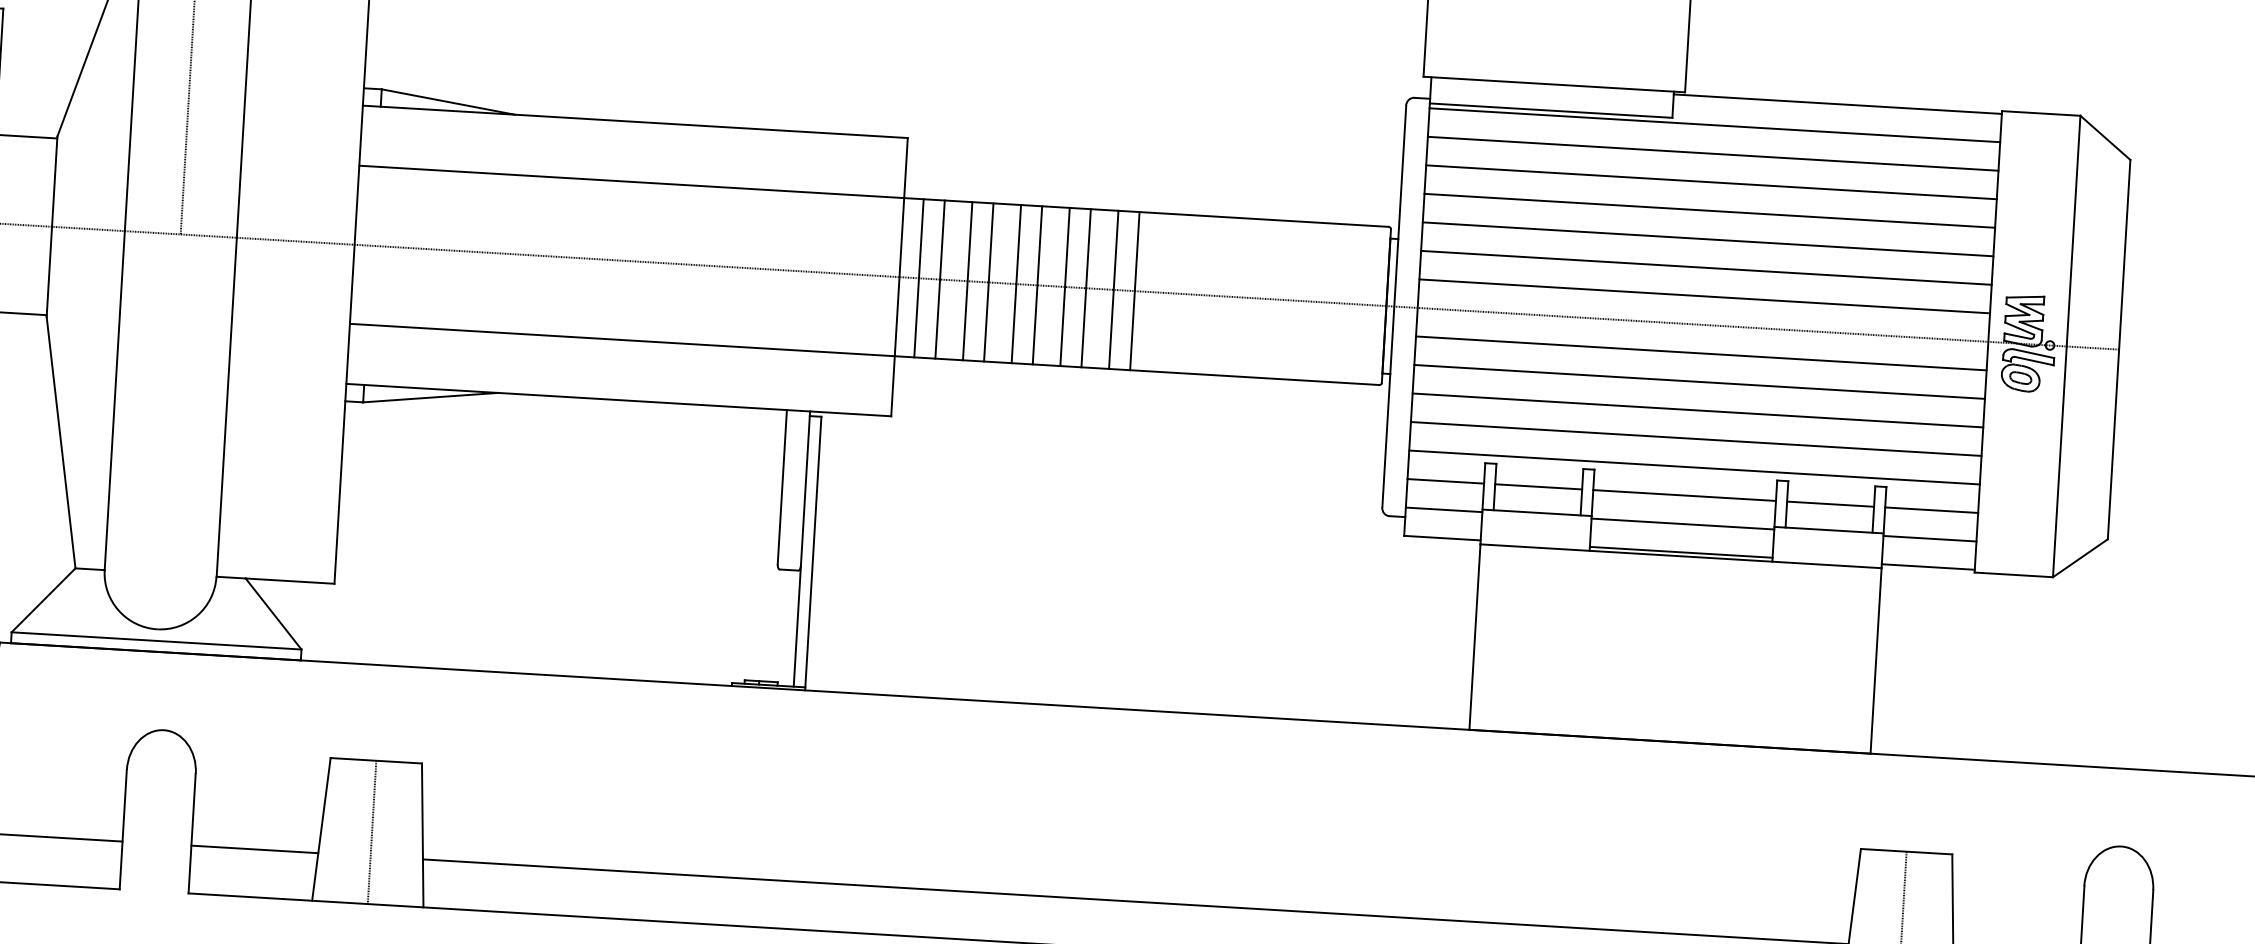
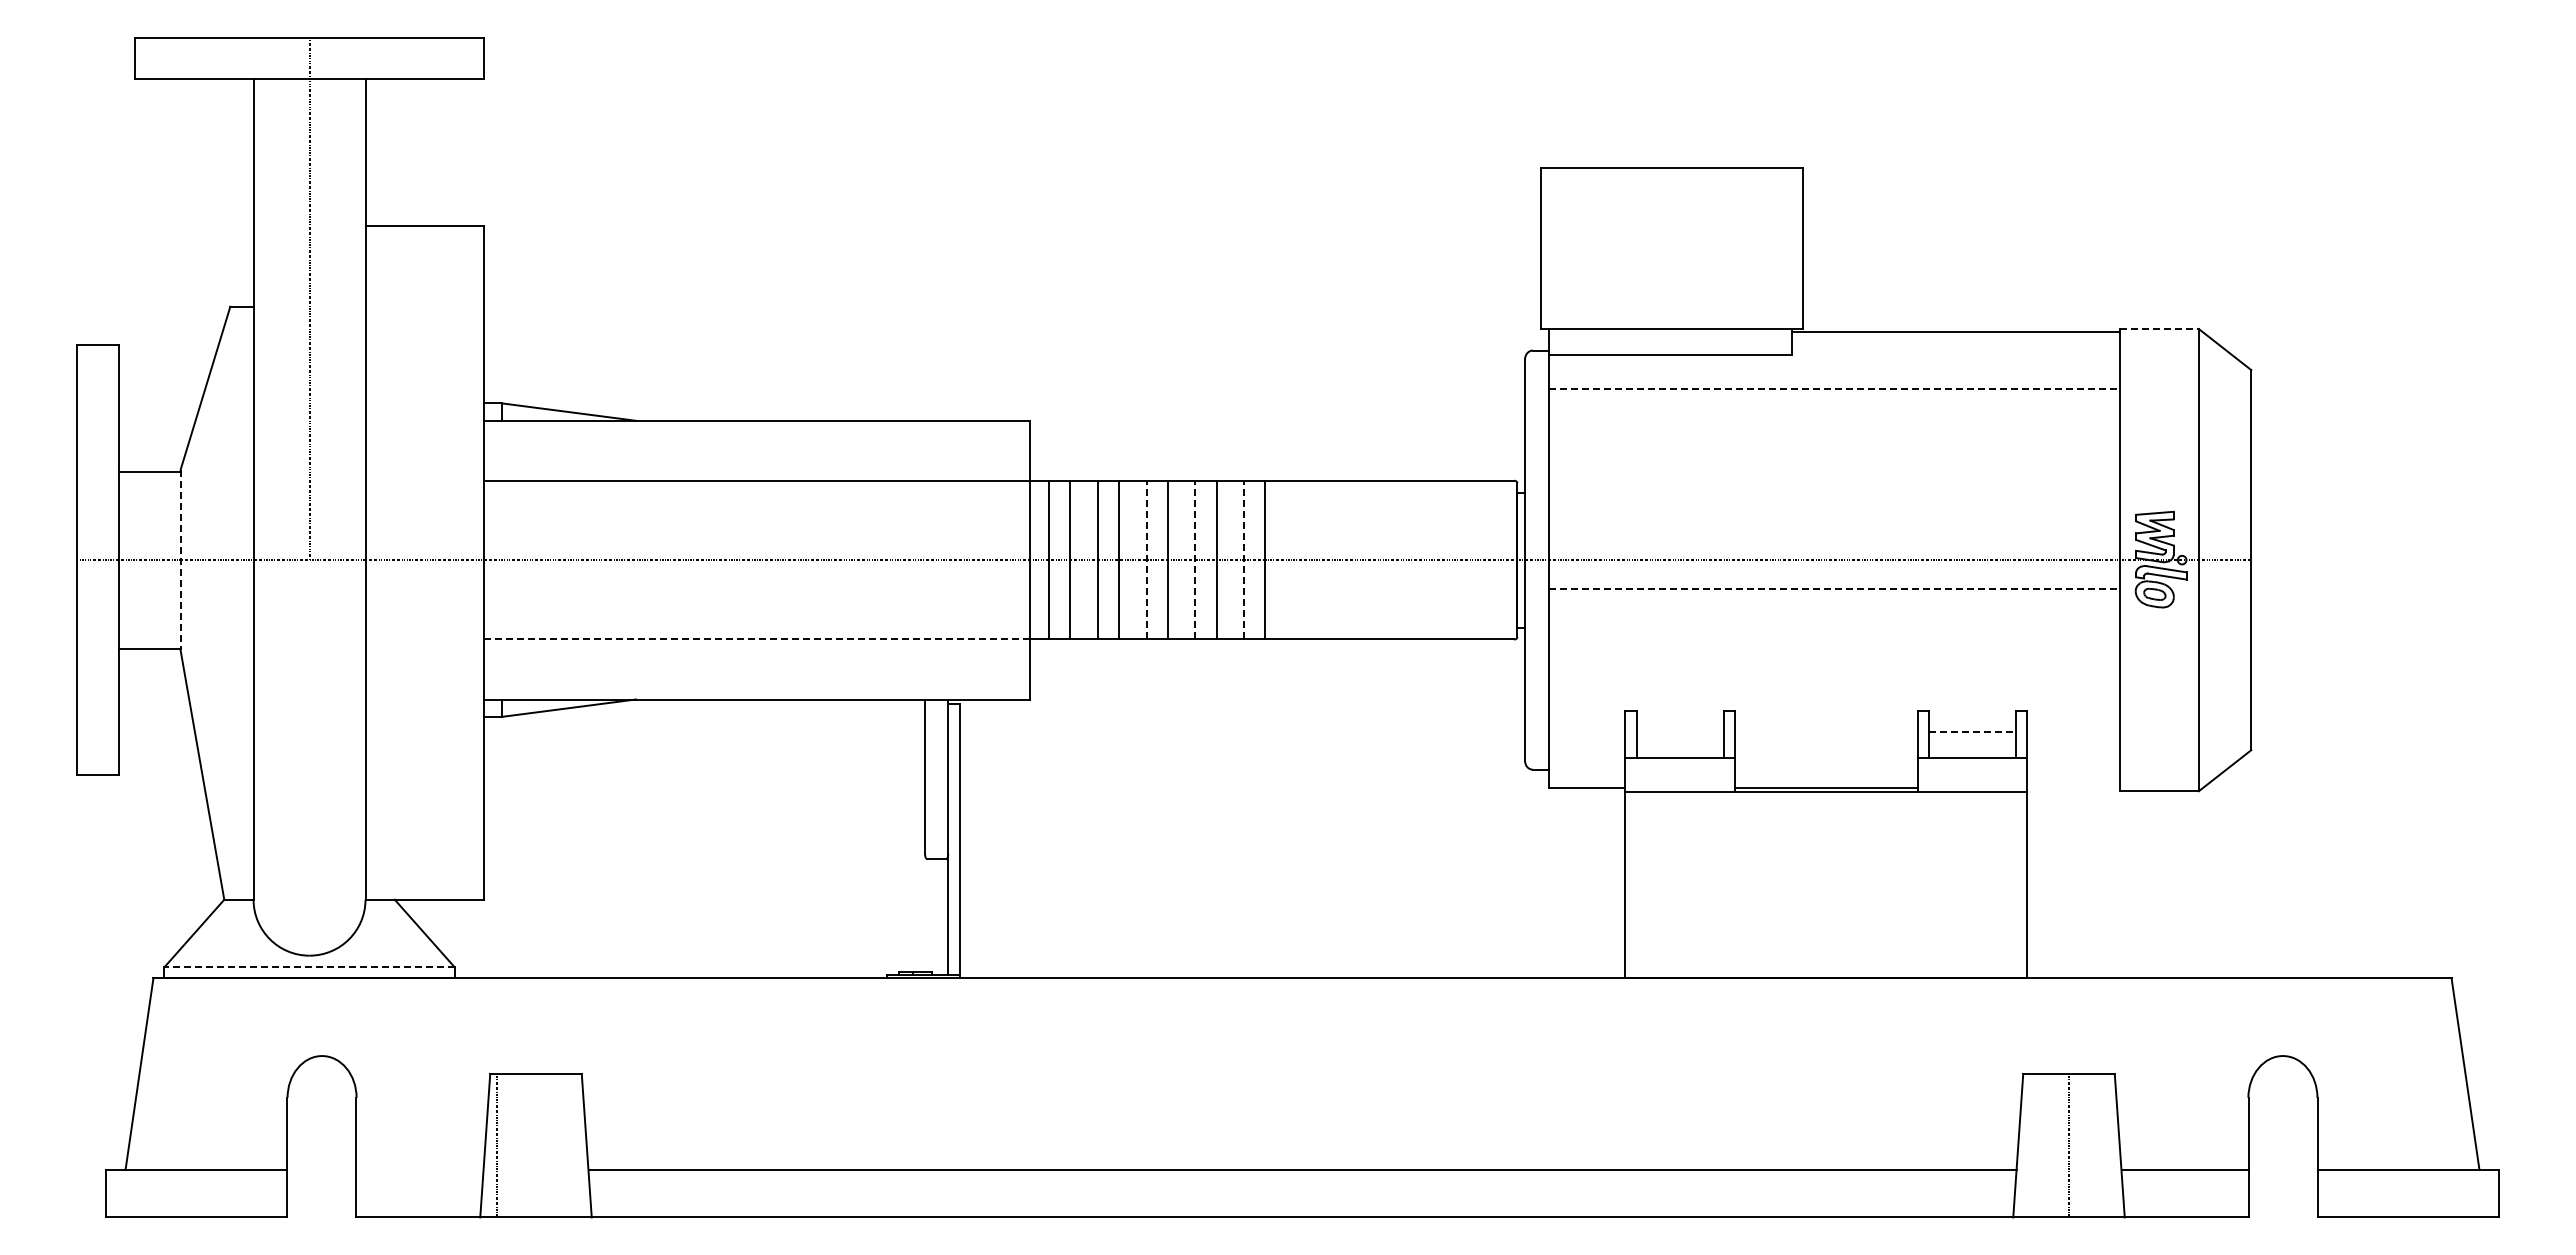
line: (2042, 114) -> (2160, 329), solid -> dashed
line: (1714, 125) -> (1834, 360), removed
line: (1713, 153) -> (1834, 388), solid -> dashed
line: (1711, 182) -> (1834, 417), removed
line: (1709, 210) -> (1834, 445), removed
line: (51, 227) -> (180, 560), solid -> dashed
line: (1708, 239) -> (1834, 474), removed
line: (1706, 268) -> (1834, 503), removed
line: (1016, 283) -> (1146, 559), solid -> dashed
line: (1065, 286) -> (1195, 559), solid -> dashed
line: (1114, 289) -> (1244, 559), solid -> dashed
line: (1704, 296) -> (1834, 531), removed
line: (622, 340) -> (756, 639), solid -> dashed
line: (1701, 353) -> (1834, 588), solid -> dashed
line: (1699, 382) -> (1834, 617), removed
line: (1697, 410) -> (1834, 645), removed
line: (1696, 439) -> (1834, 674), removed
line: (1694, 467) -> (1834, 702), removed
line: (1445, 481) -> (1586, 731), removed
line: (1538, 486) -> (1679, 731), removed
line: (1683, 495) -> (1825, 731), removed
line: (1830, 504) -> (1972, 731), solid -> dashed
line: (1443, 510) -> (1586, 760), removed
line: (1931, 510) -> (2073, 731), removed
line: (1682, 524) -> (1825, 760), removed
line: (1929, 539) -> (2073, 760), removed
line: (1928, 567) -> (2073, 788), removed
line: (156, 641) -> (309, 967), solid -> dashed
line: (372, 832) -> (497, 1145), moved
line: (254, 849) -> (419, 1169), removed

